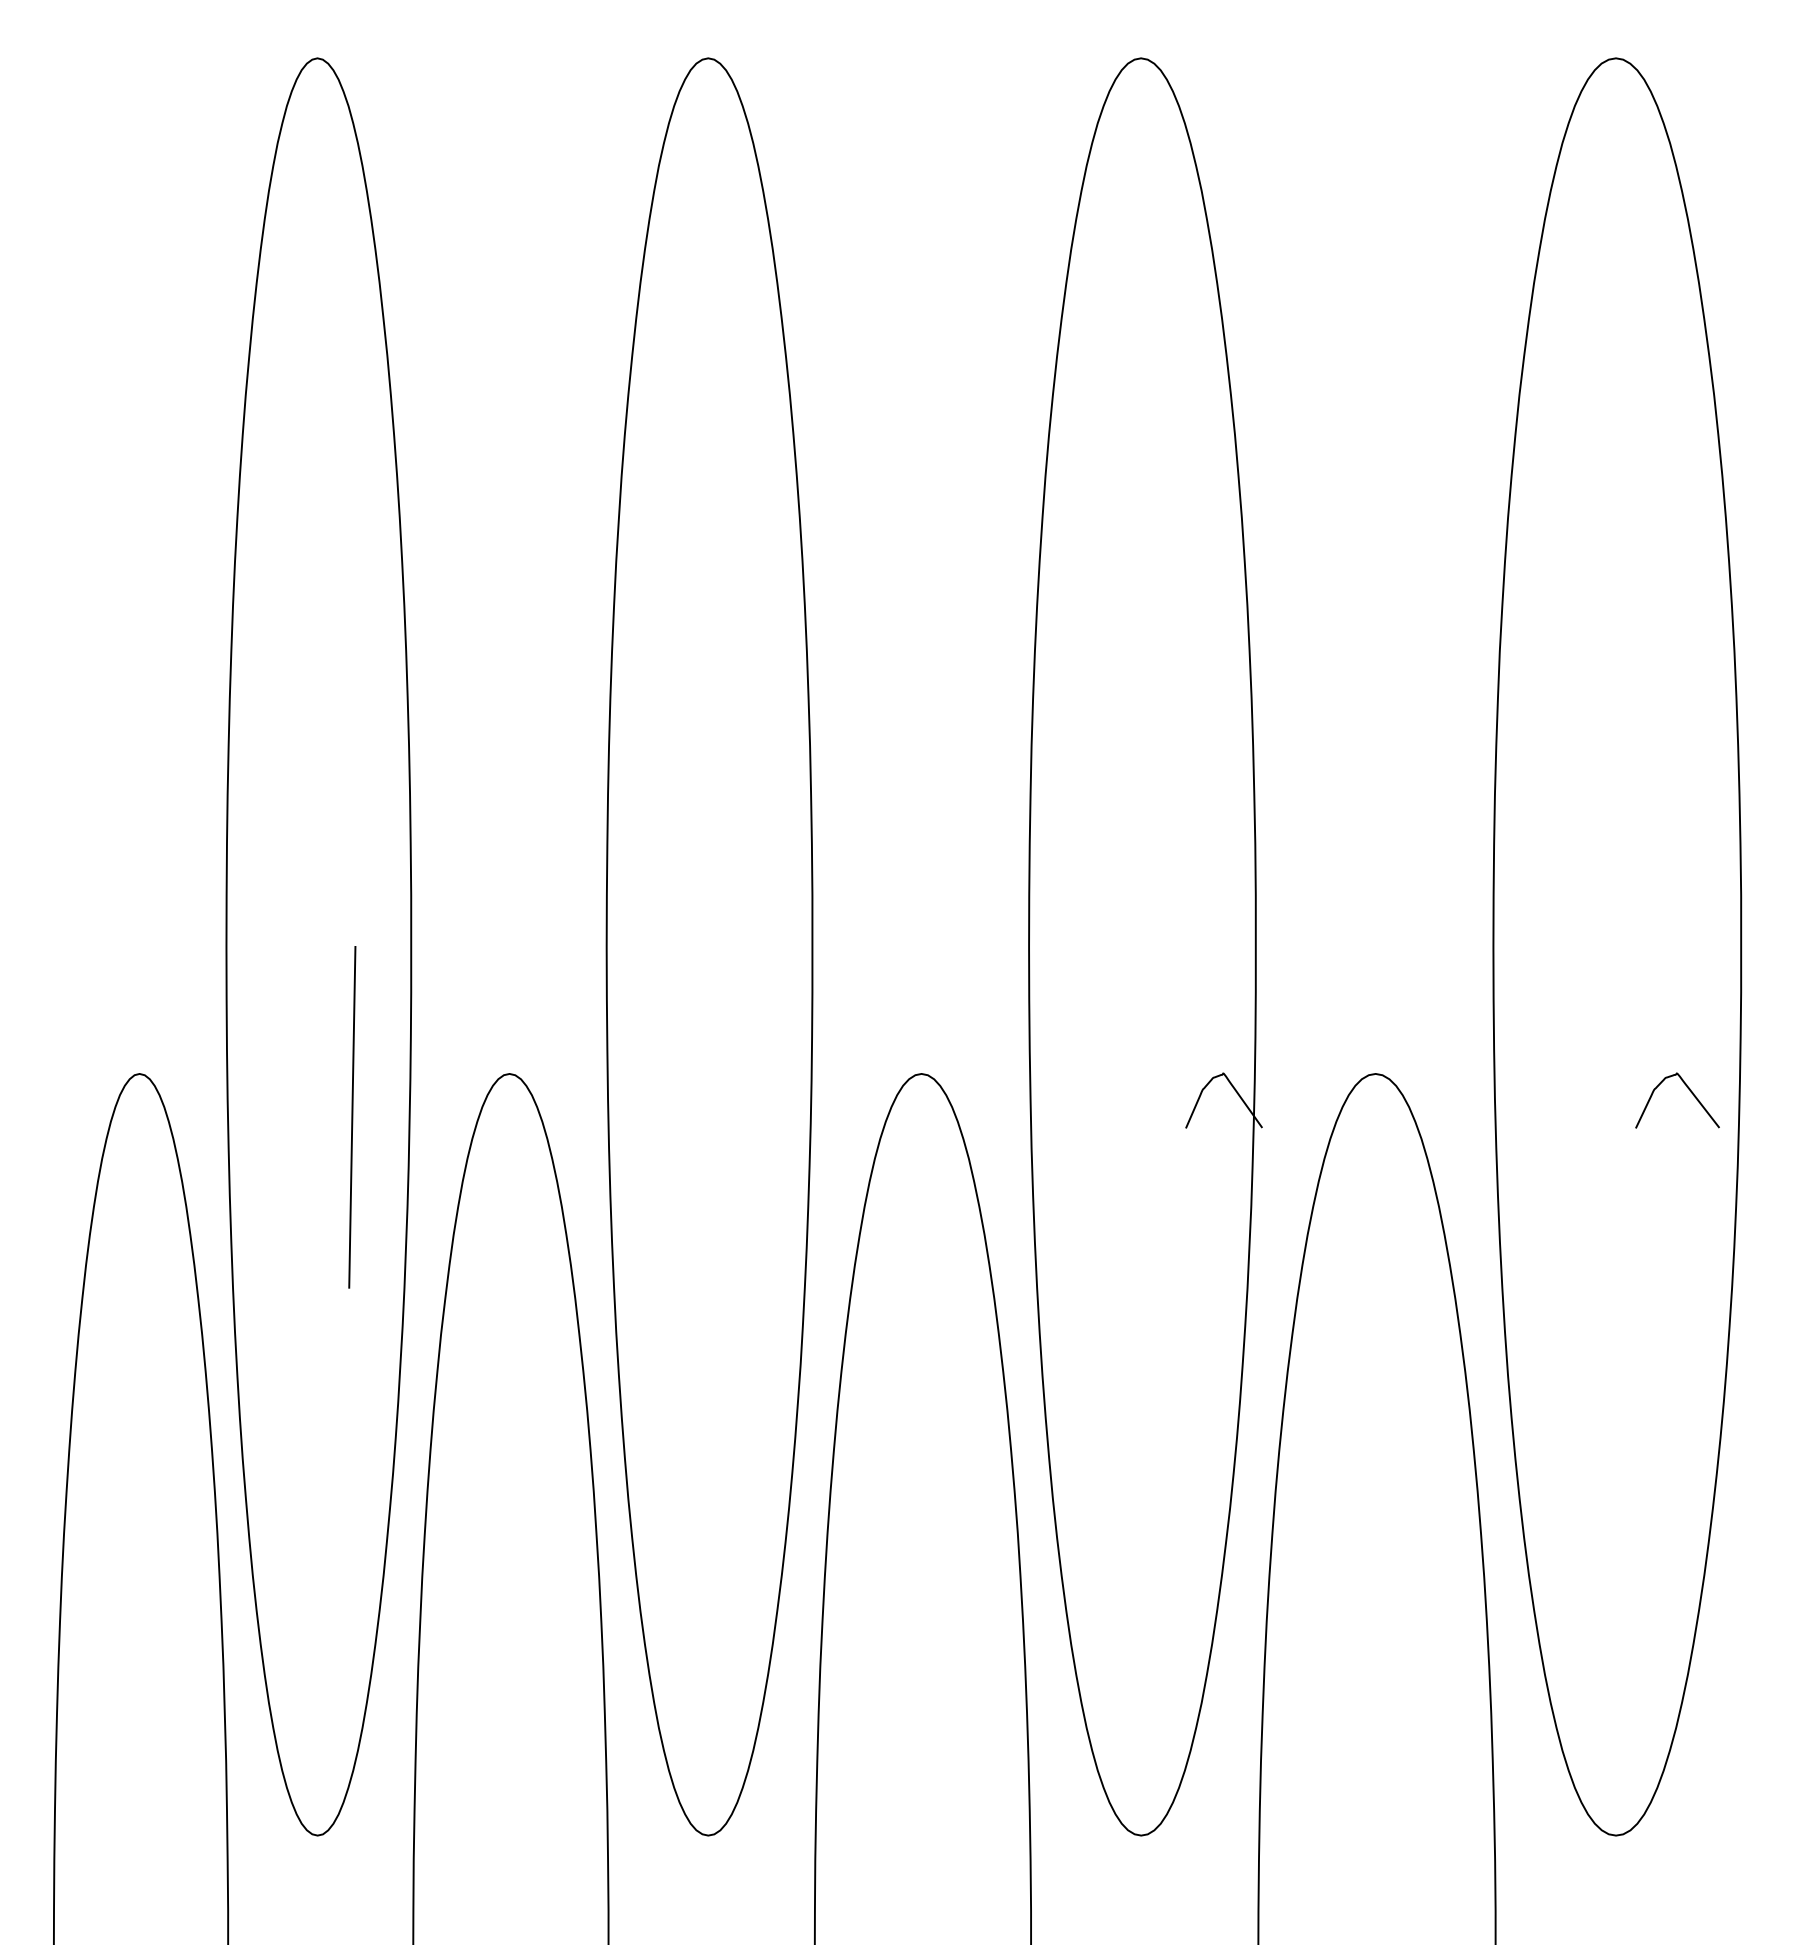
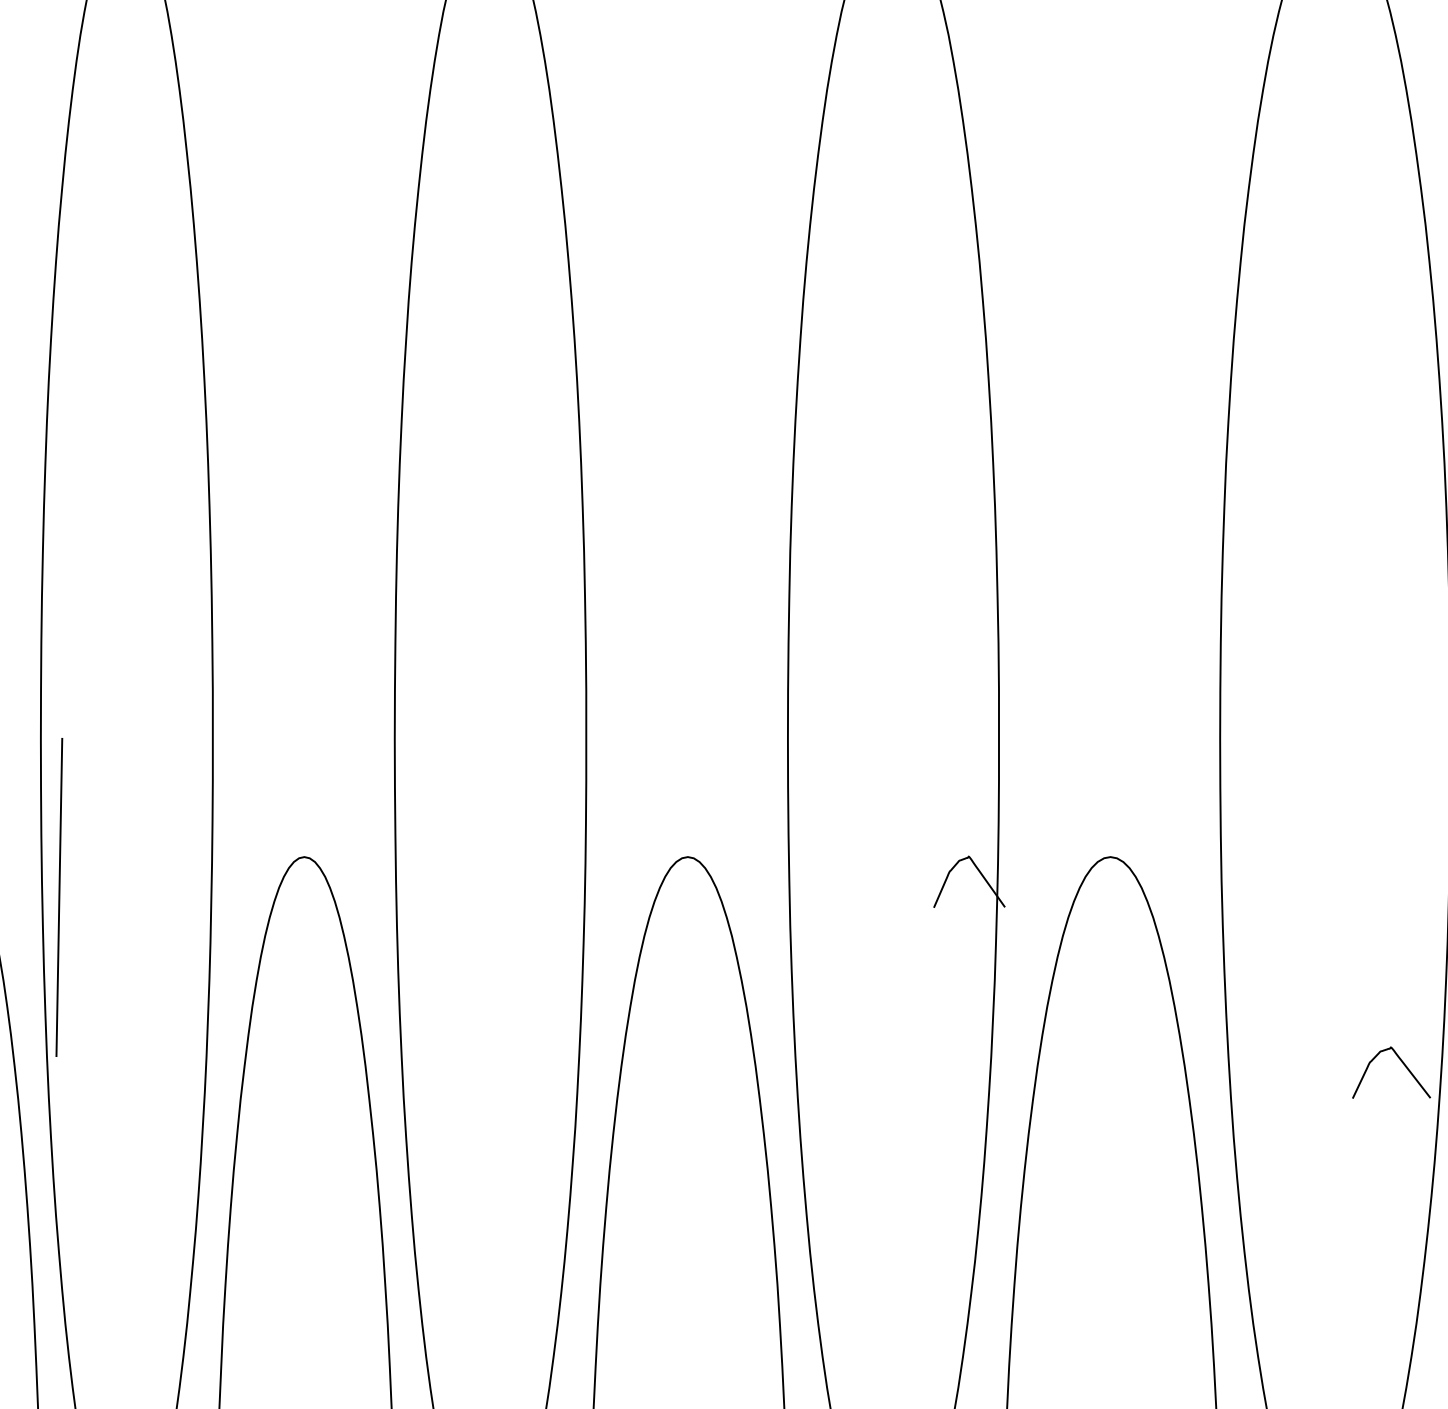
curve: (1690, 1092) -> (1403, 1065), moved
line: (352, 1117) -> (59, 897), moved

